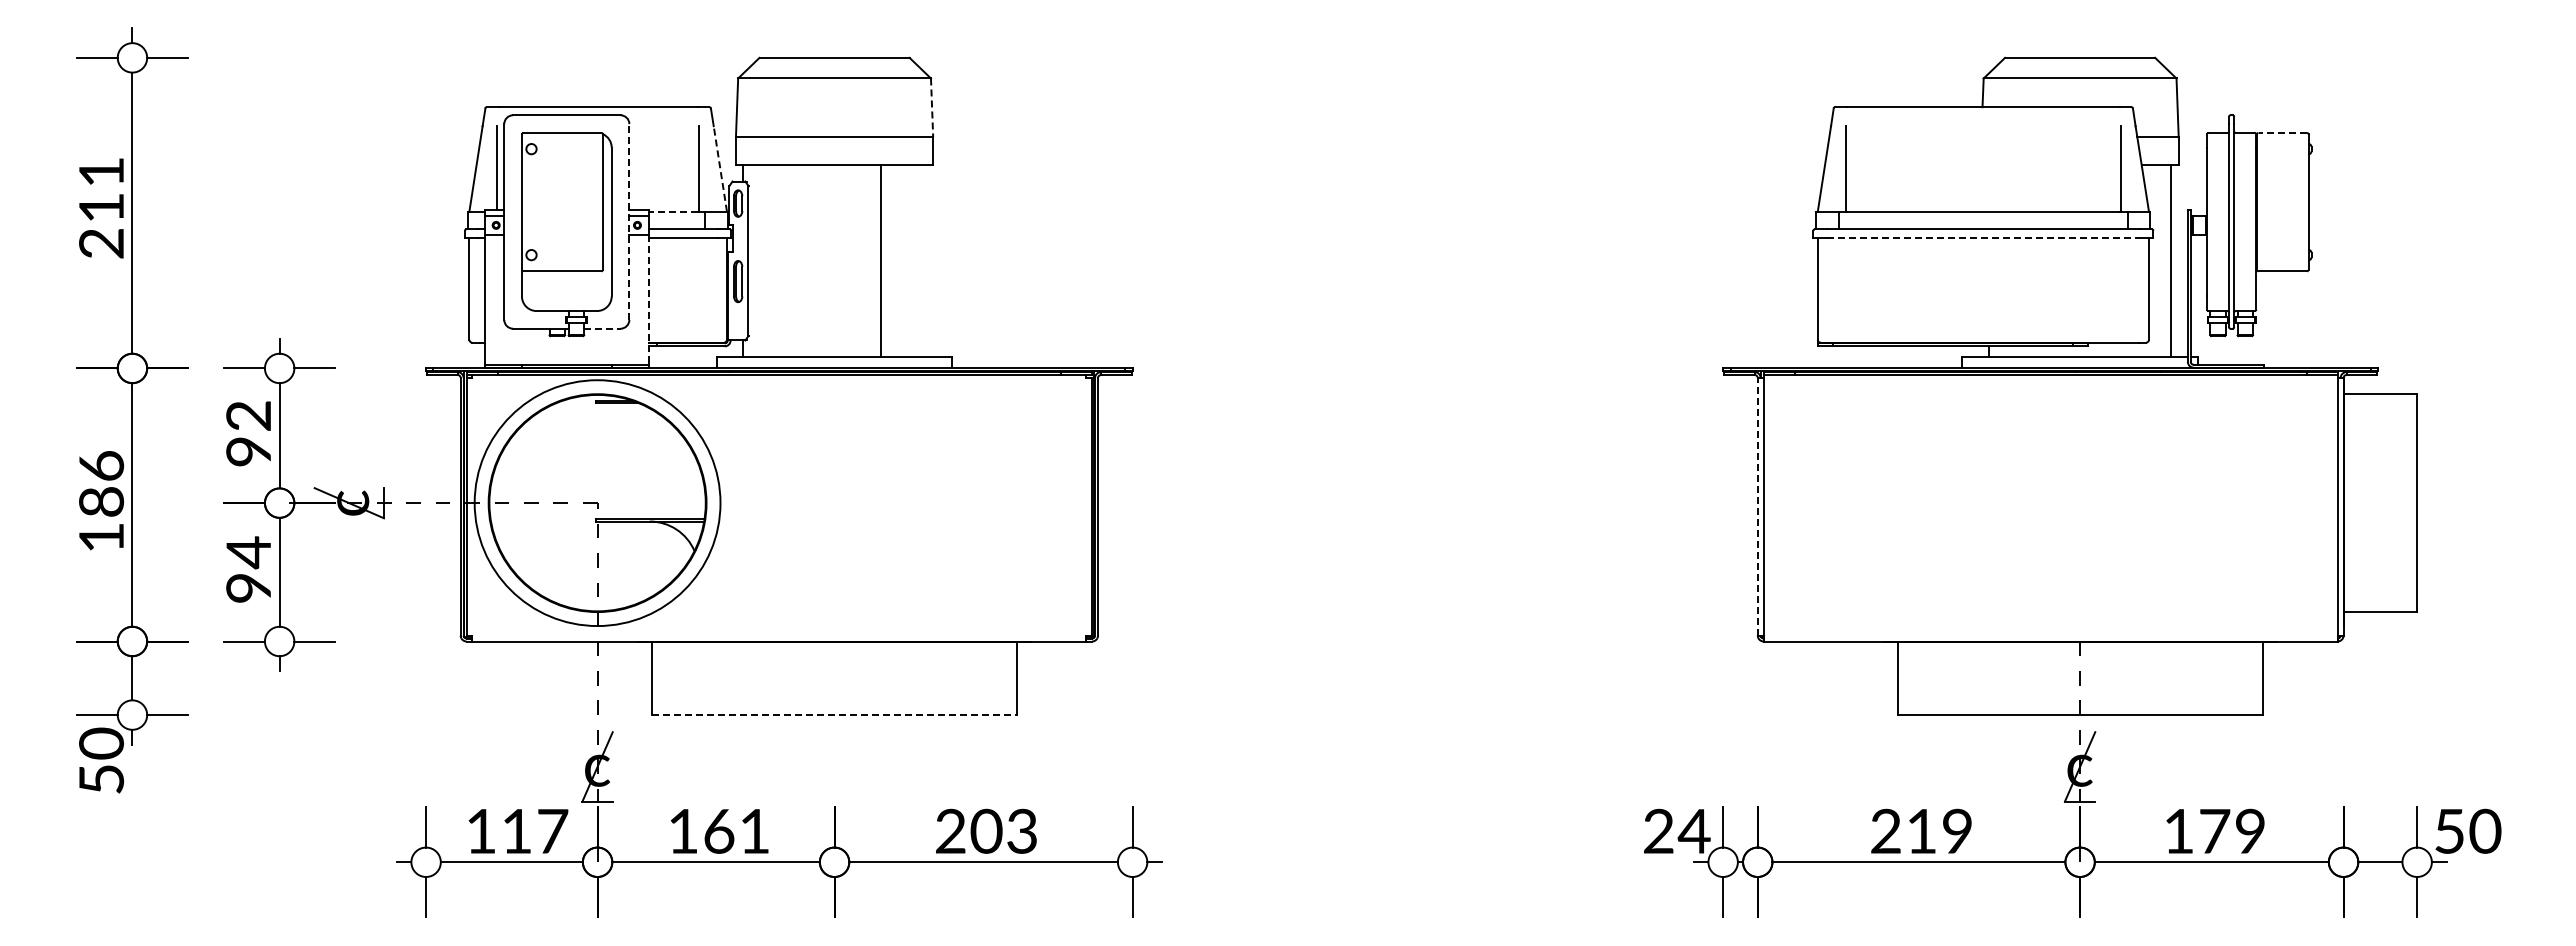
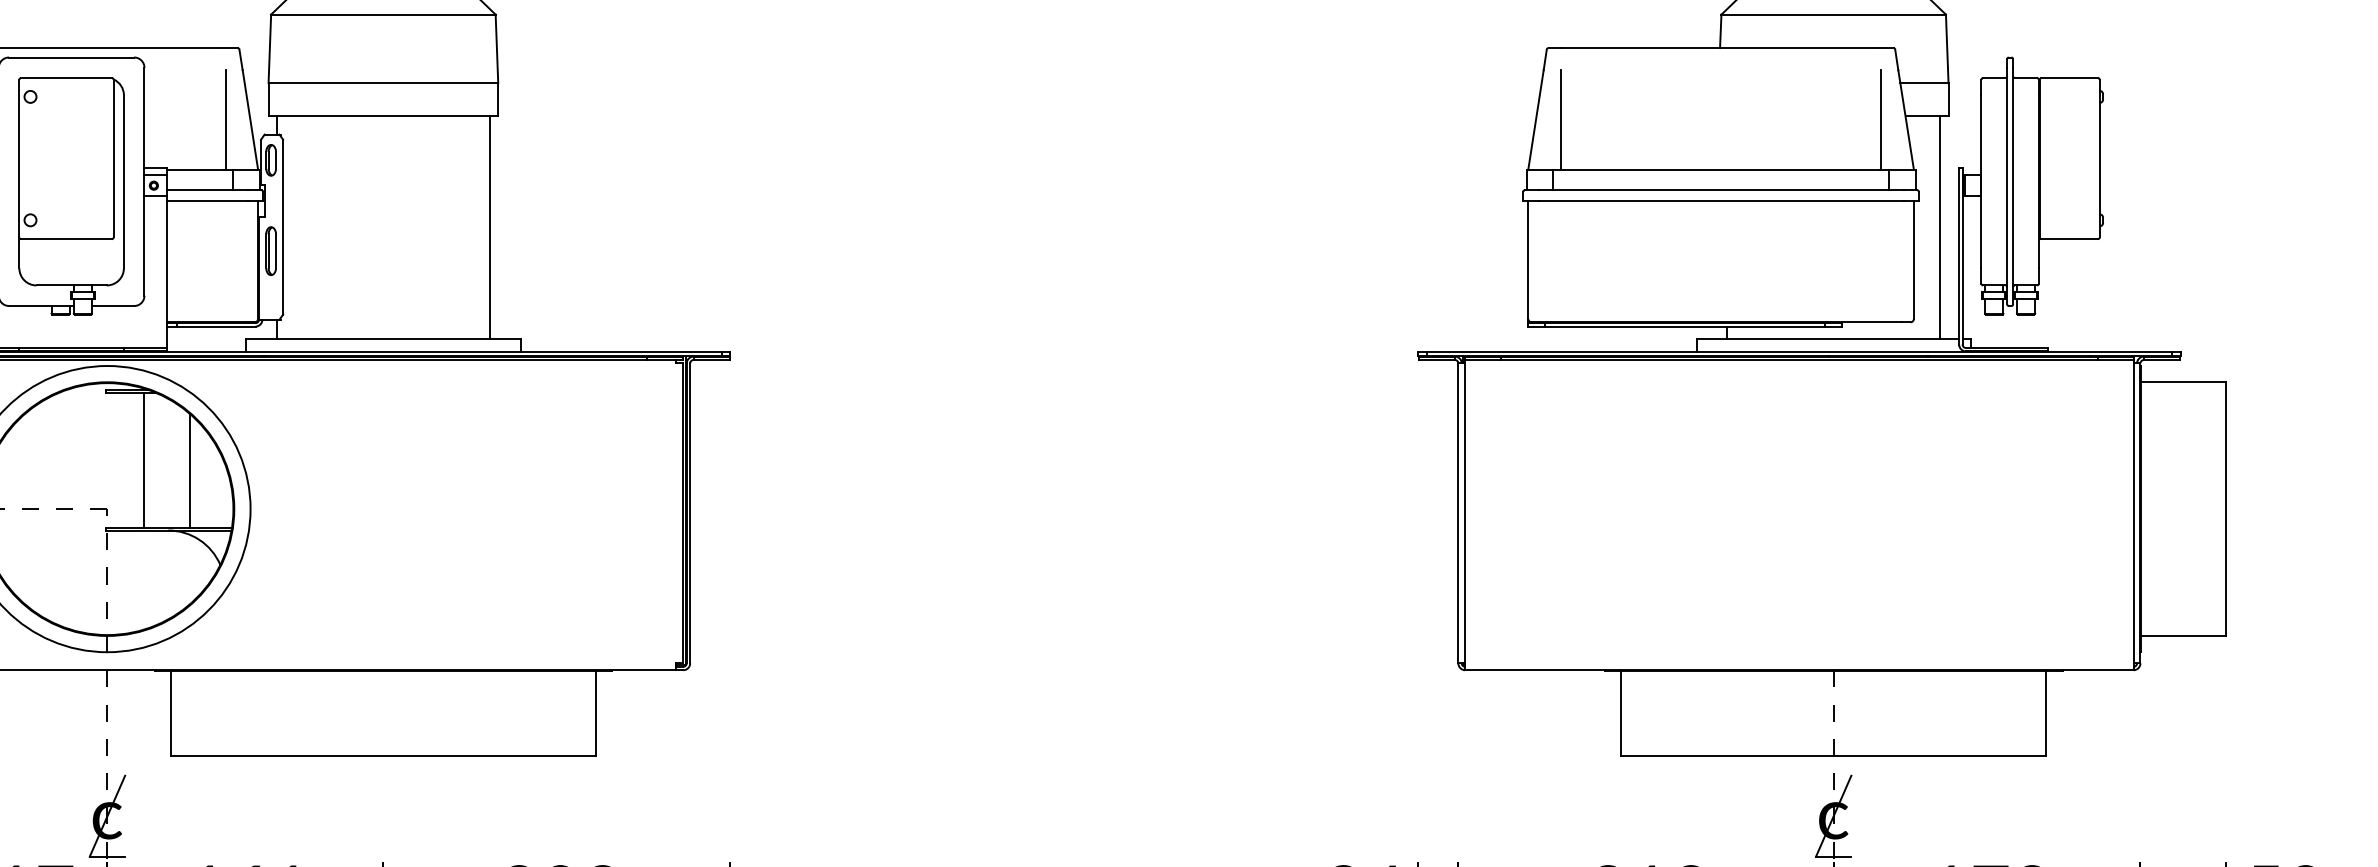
line: (932, 108) -> (497, 49), dashed -> solid
line: (2282, 132) -> (2069, 77), dashed -> solid
line: (720, 168) -> (250, 119), dashed -> solid
line: (673, 211) -> (195, 169), dashed -> solid
line: (629, 222) -> (144, 182), dashed -> solid
line: (1983, 238) -> (1721, 200), dashed -> solid
line: (880, 260) -> (489, 226), moved
line: (648, 298) -> (166, 270), dashed -> solid
line: (602, 328) -> (113, 305), dashed -> solid
line: (628, 461) -> (143, 460), added
line: (668, 470) -> (190, 471), added
line: (1757, 506) -> (1458, 513), dashed -> solid
line: (834, 715) -> (383, 756), dashed -> solid

